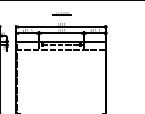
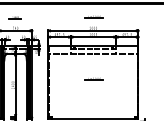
line: (61, 74) -> (93, 78), added

